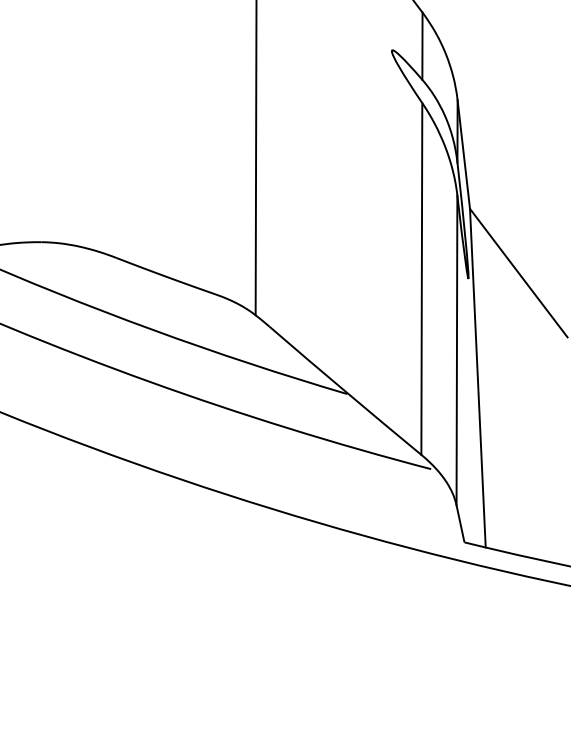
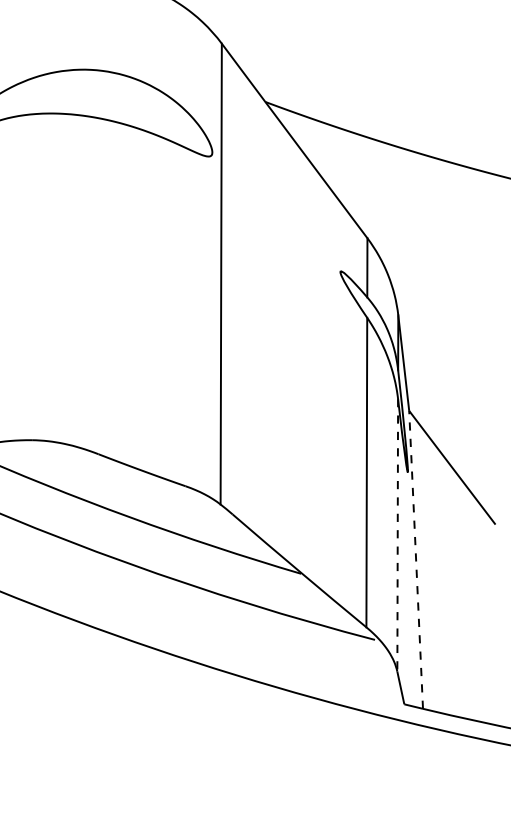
line: (456, 350) -> (397, 535), solid -> dashed
line: (478, 377) -> (416, 559), solid -> dashed

